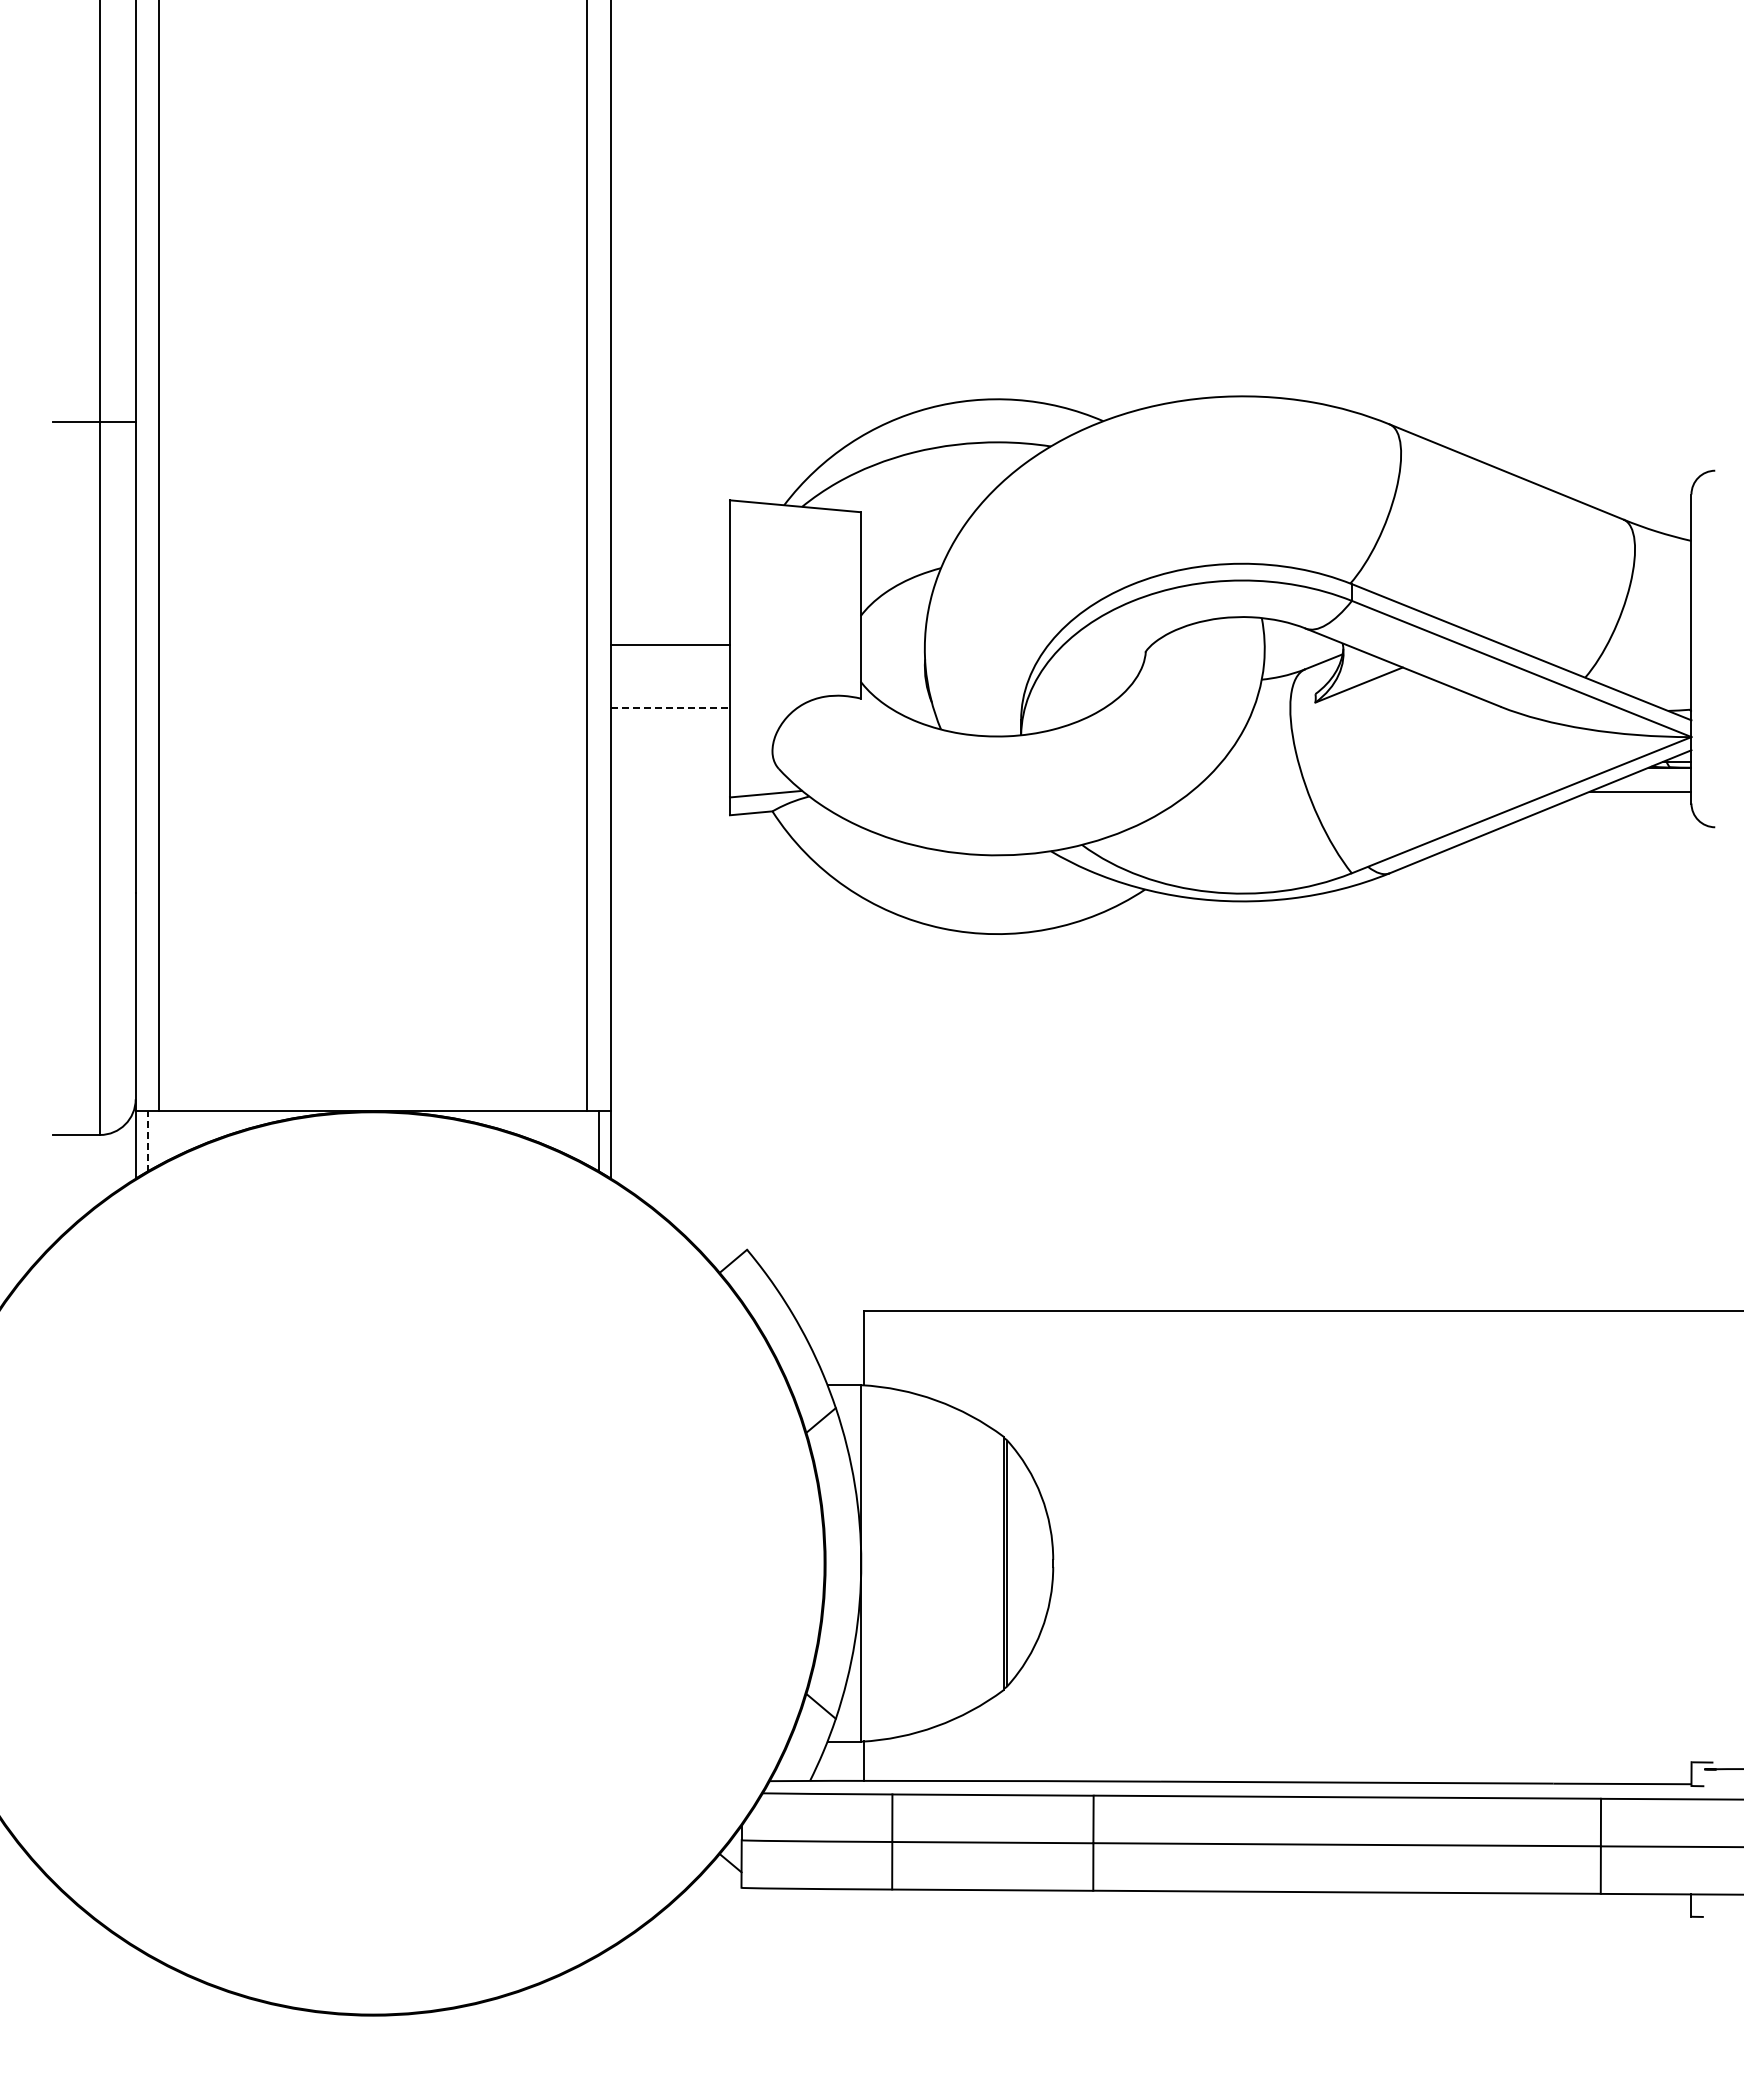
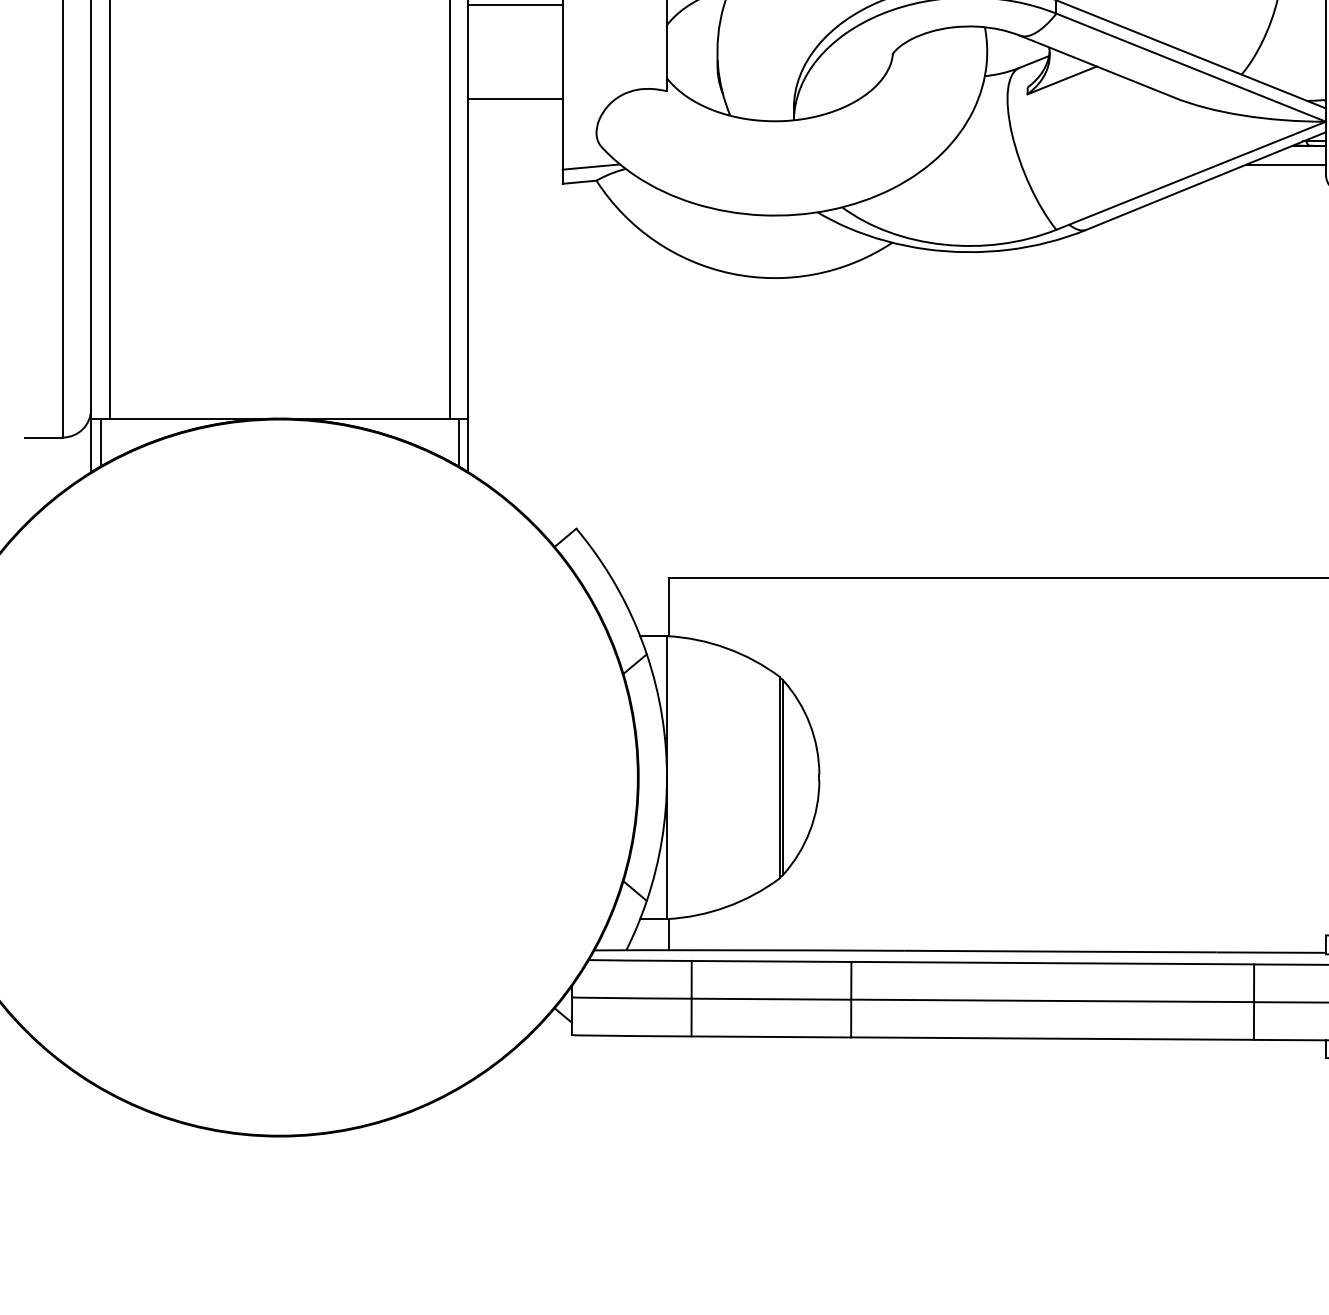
line: (670, 645) -> (515, 4), moved
line: (671, 708) -> (516, 99), dashed -> solid
line: (147, 1140) -> (100, 441), dashed -> solid

